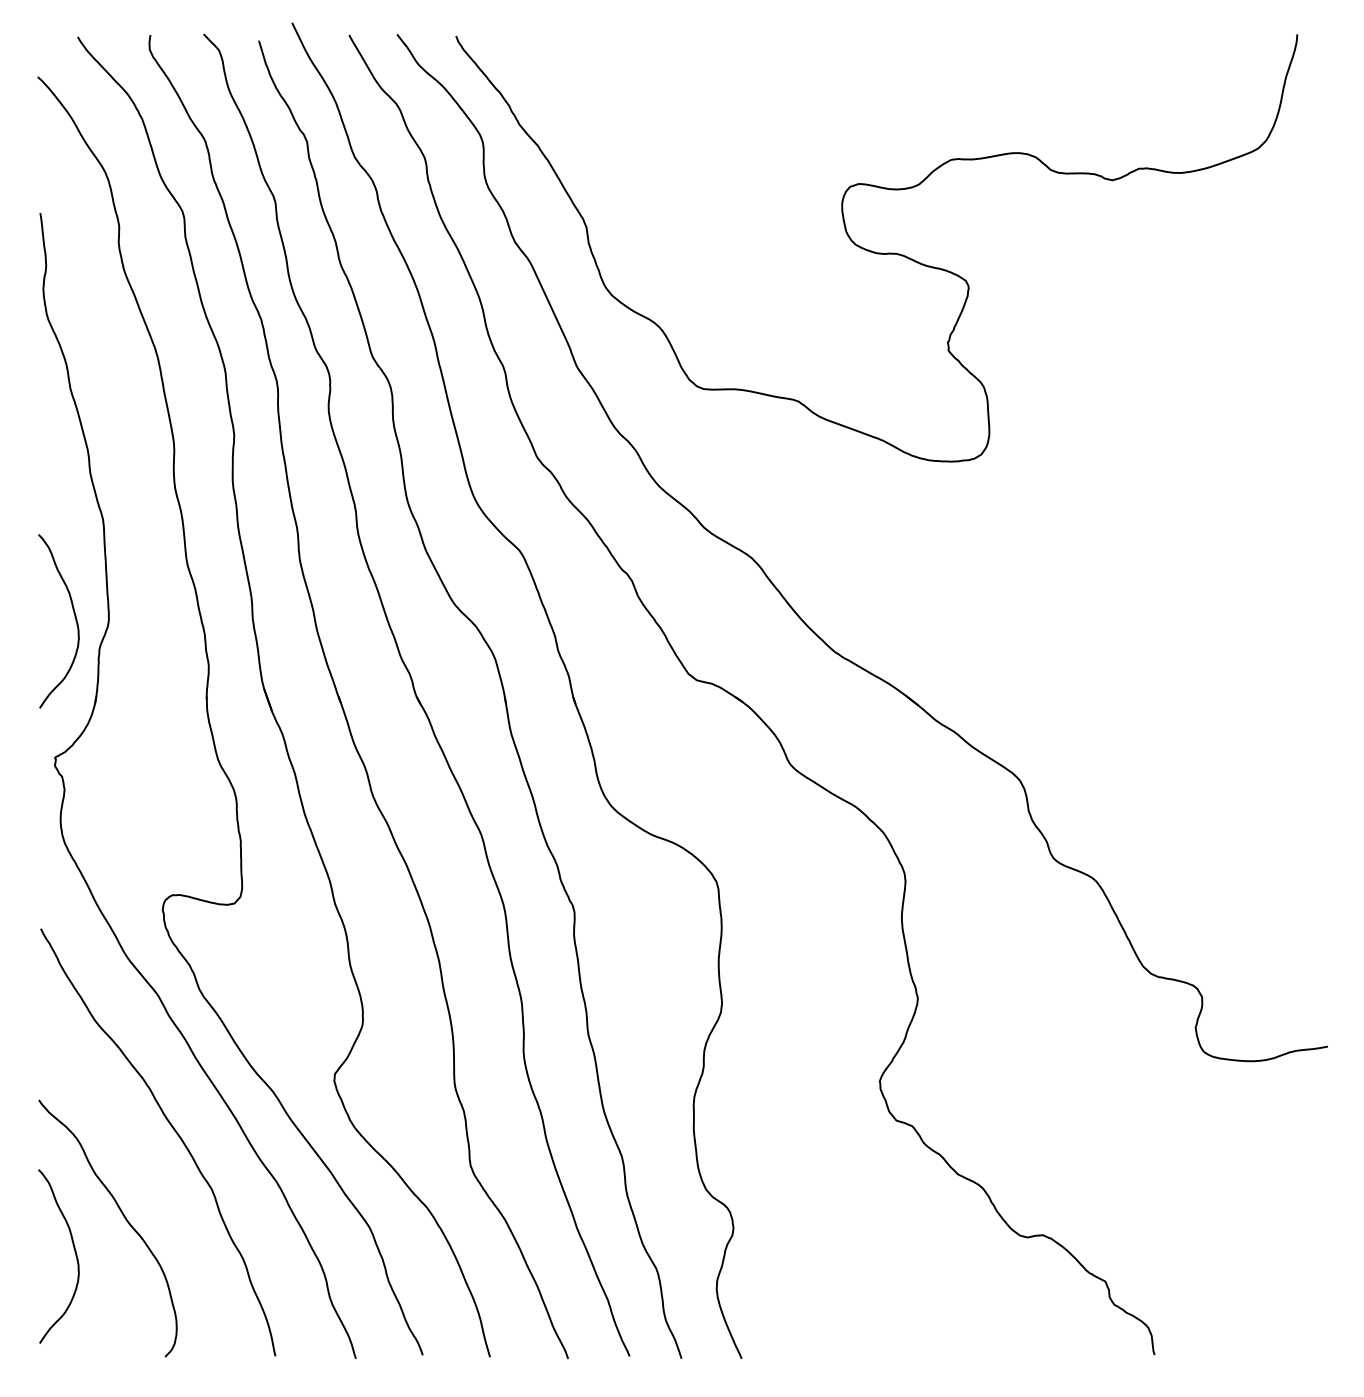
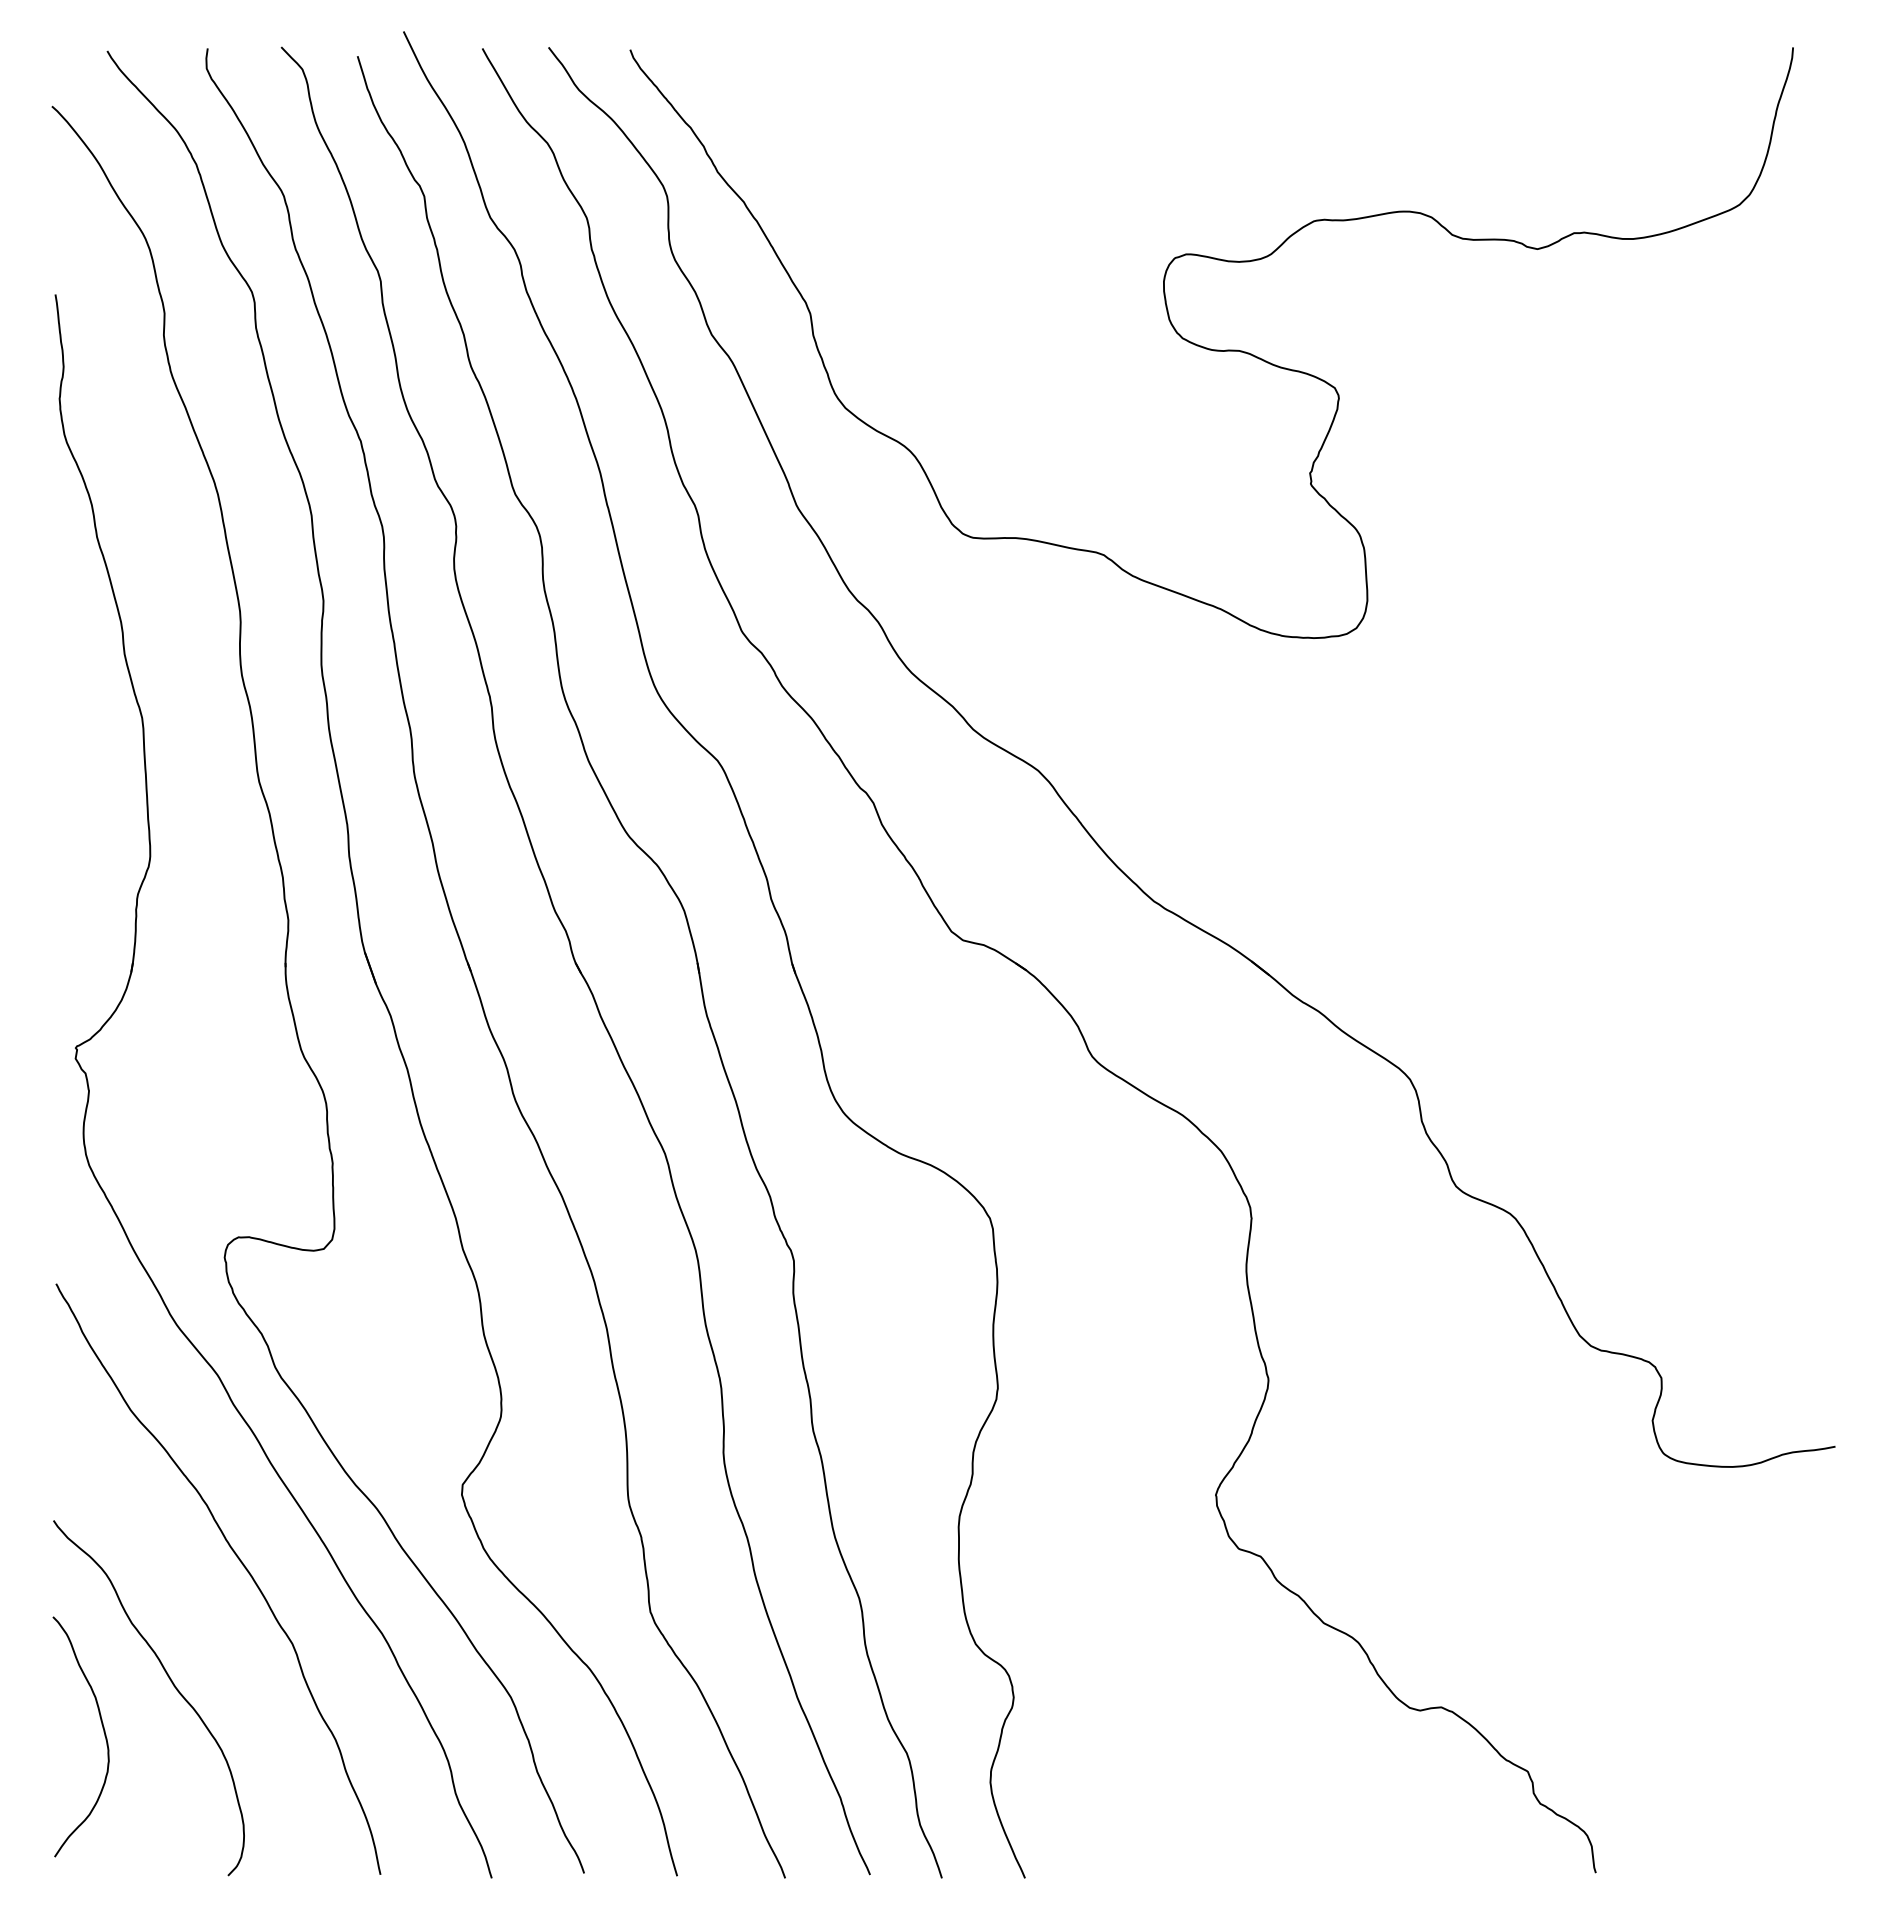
curve: (75, 618) -> (103, 854), removed

